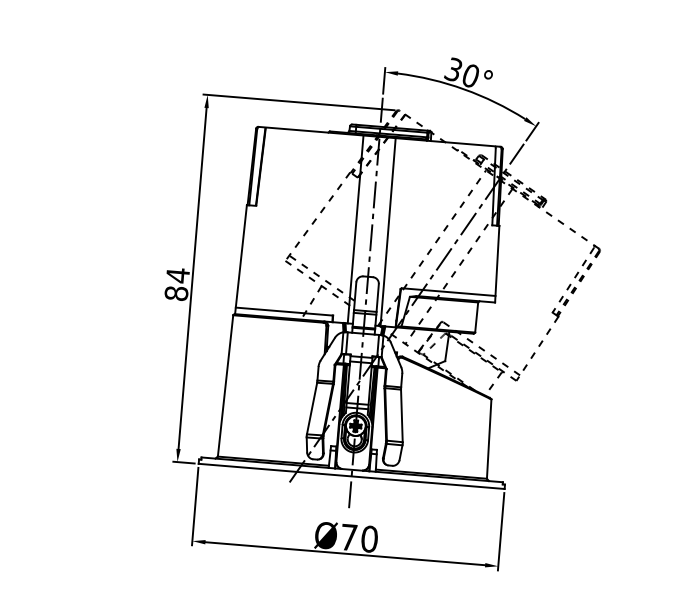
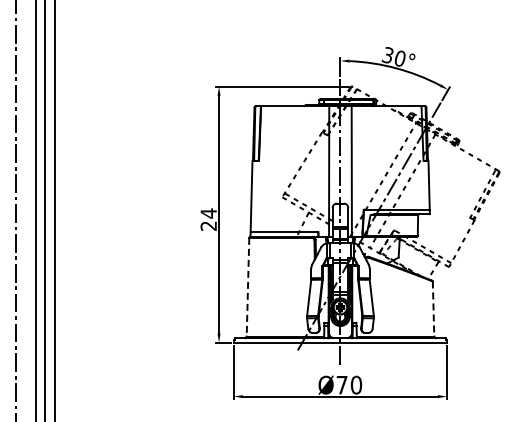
text: (176, 292) -> (208, 225), 84 -> 24
line: (224, 386) -> (247, 287), solid -> dashed
line: (489, 439) -> (433, 309), solid -> dashed

